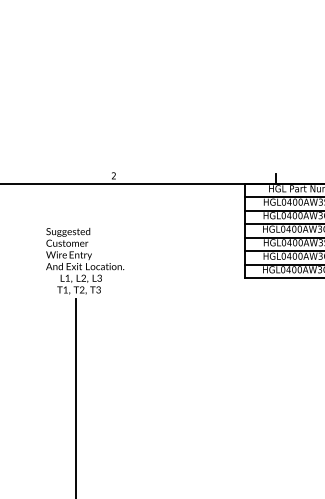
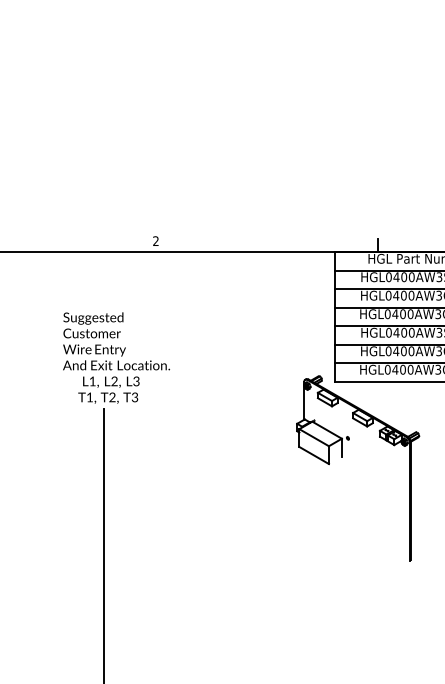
part: (250, 333) -> (343, 457), added

